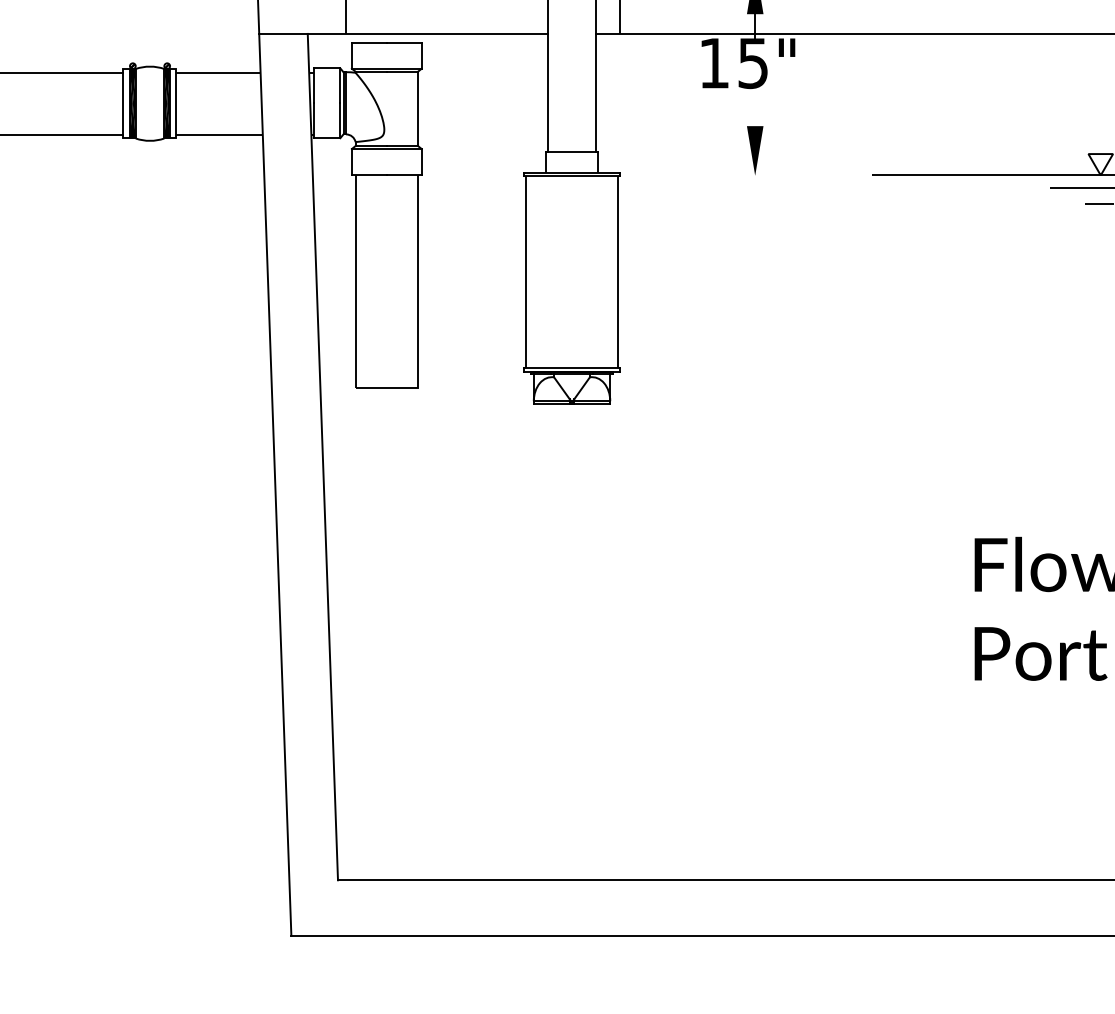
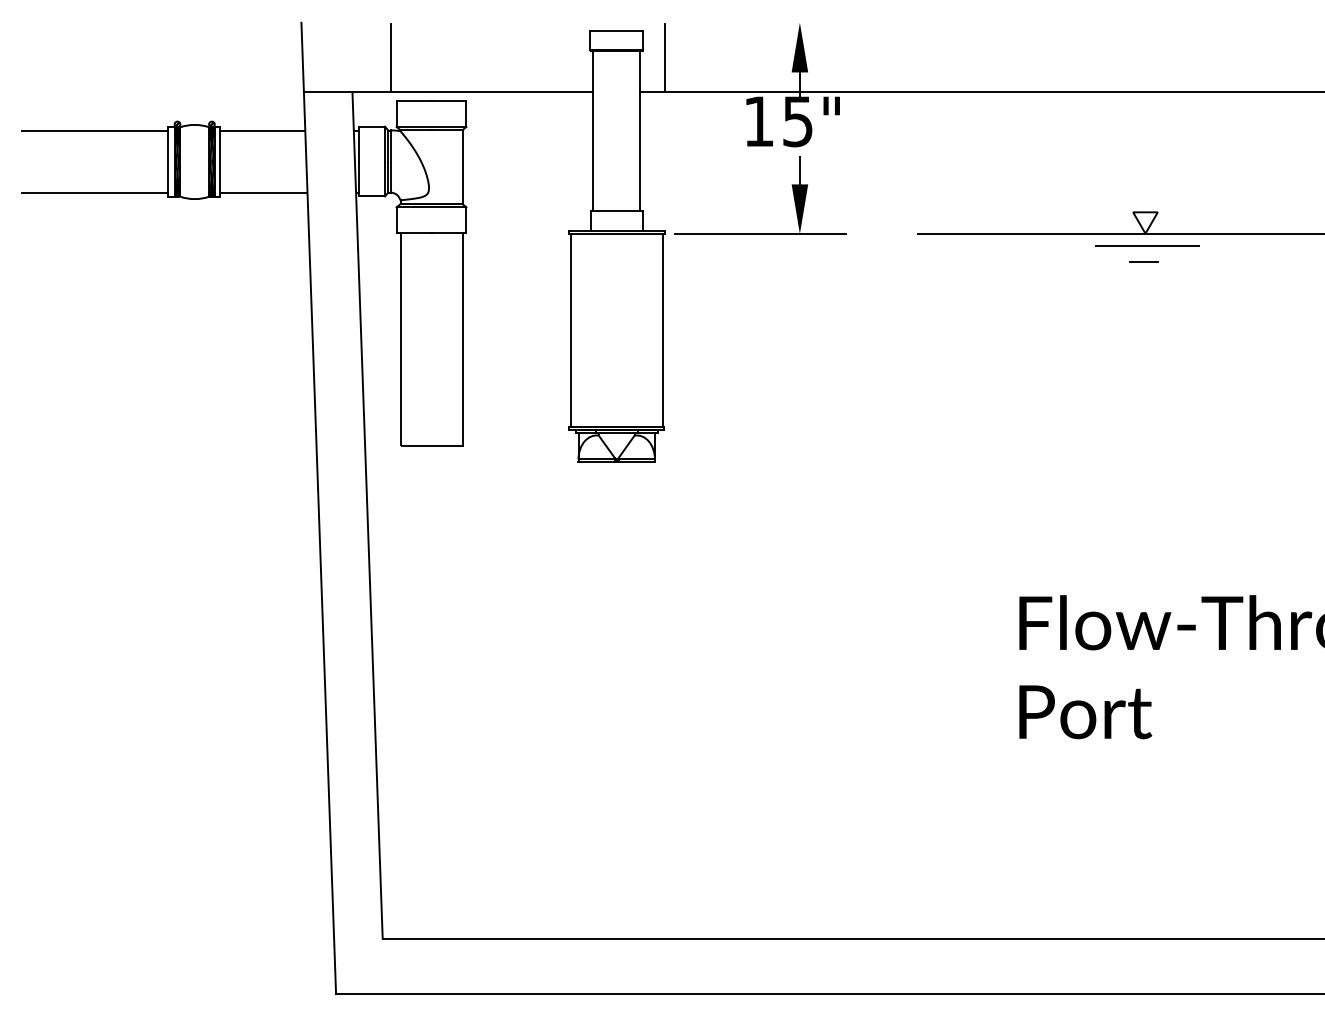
line: (754, 112) -> (799, 170), added
line: (715, 176) -> (760, 234), added

